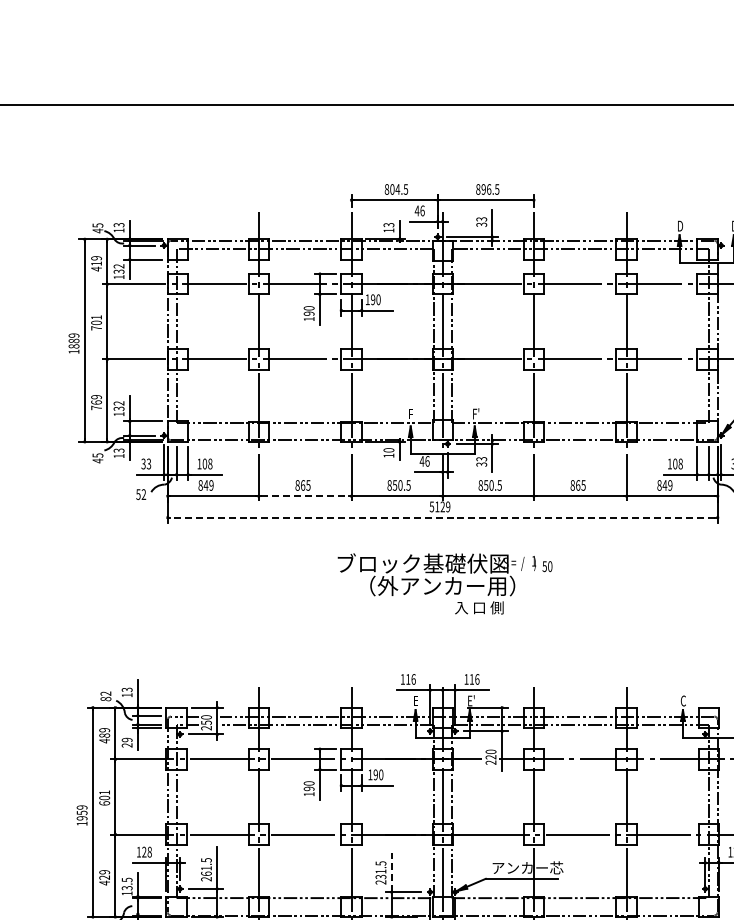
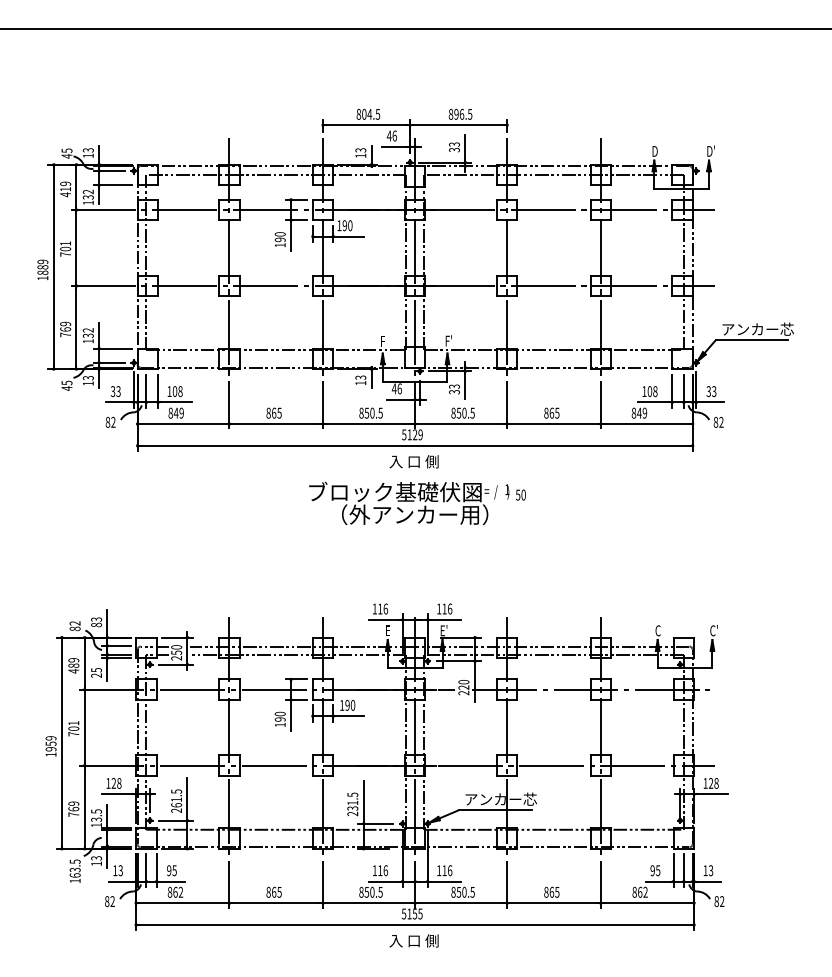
text: (388, 450) -> (360, 377), 10 -> 13
text: (138, 494) -> (107, 422), 52 -> 82
line: (305, 496) -> (276, 424), dashed -> solid
line: (443, 517) -> (415, 445), dashed -> solid
text: (478, 607) -> (413, 461), moved
text: (127, 694) -> (96, 624), 13 -> 83
text: (127, 740) -> (96, 670), 29 -> 25
text: (104, 803) -> (73, 734), 601 -> 701
line: (391, 871) -> (363, 802), dashed -> solid
text: (104, 879) -> (73, 811), 429 -> 769

